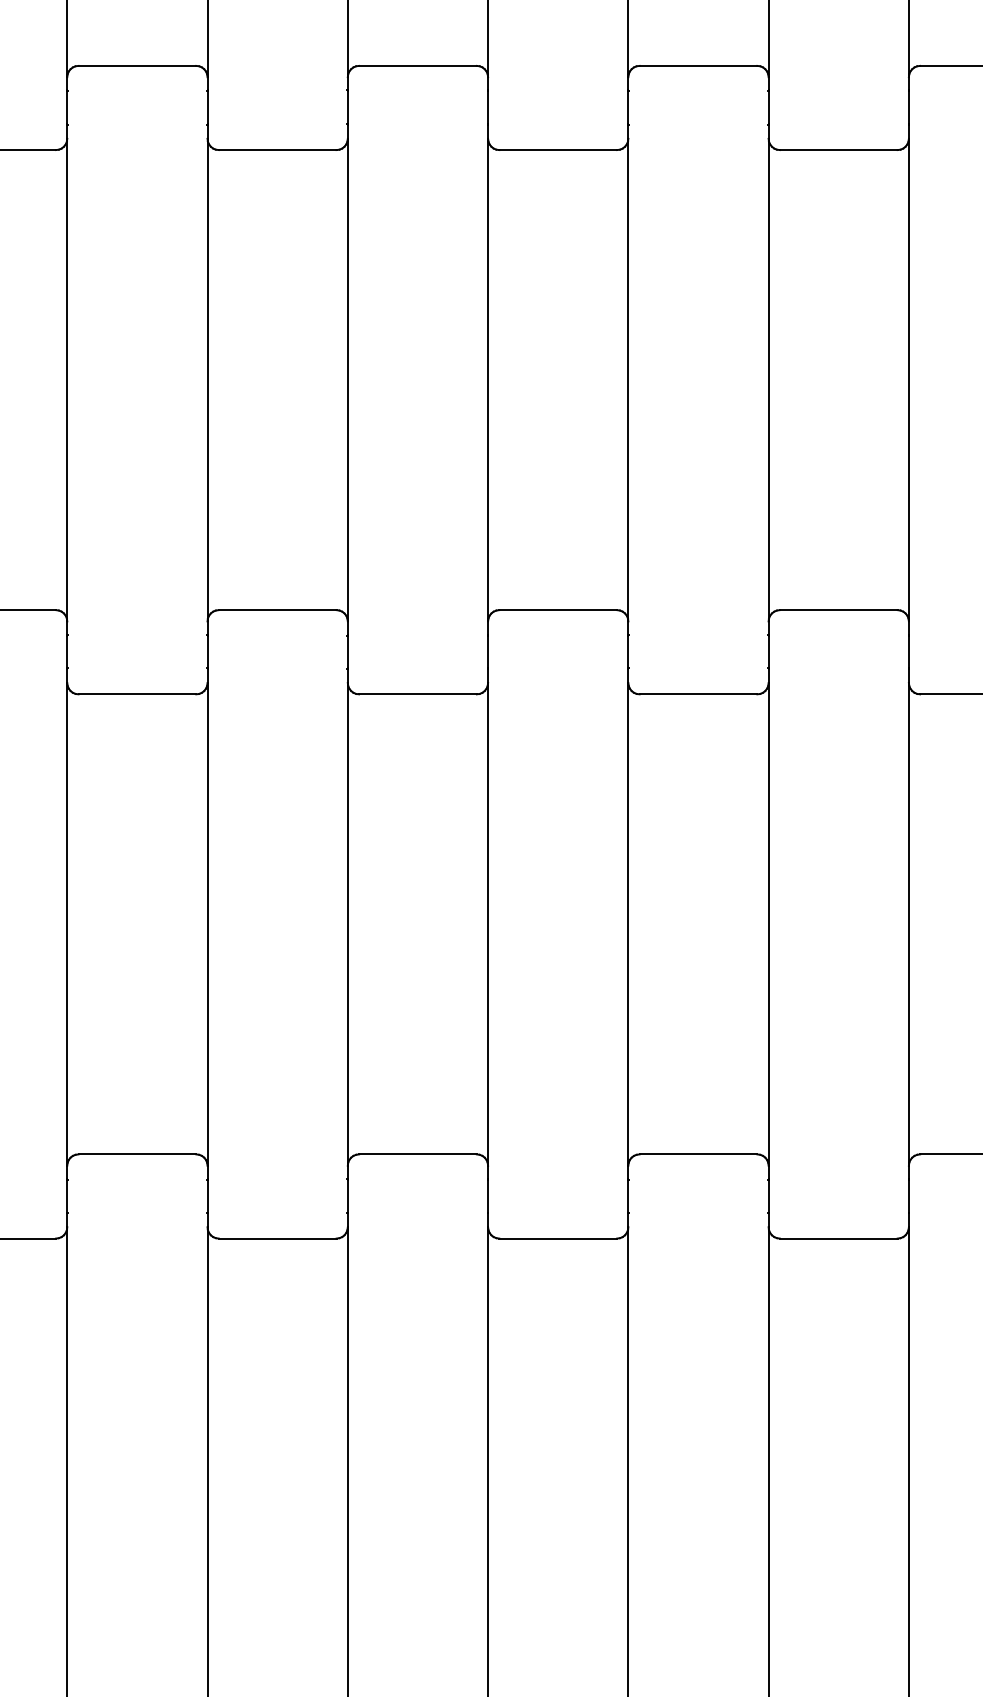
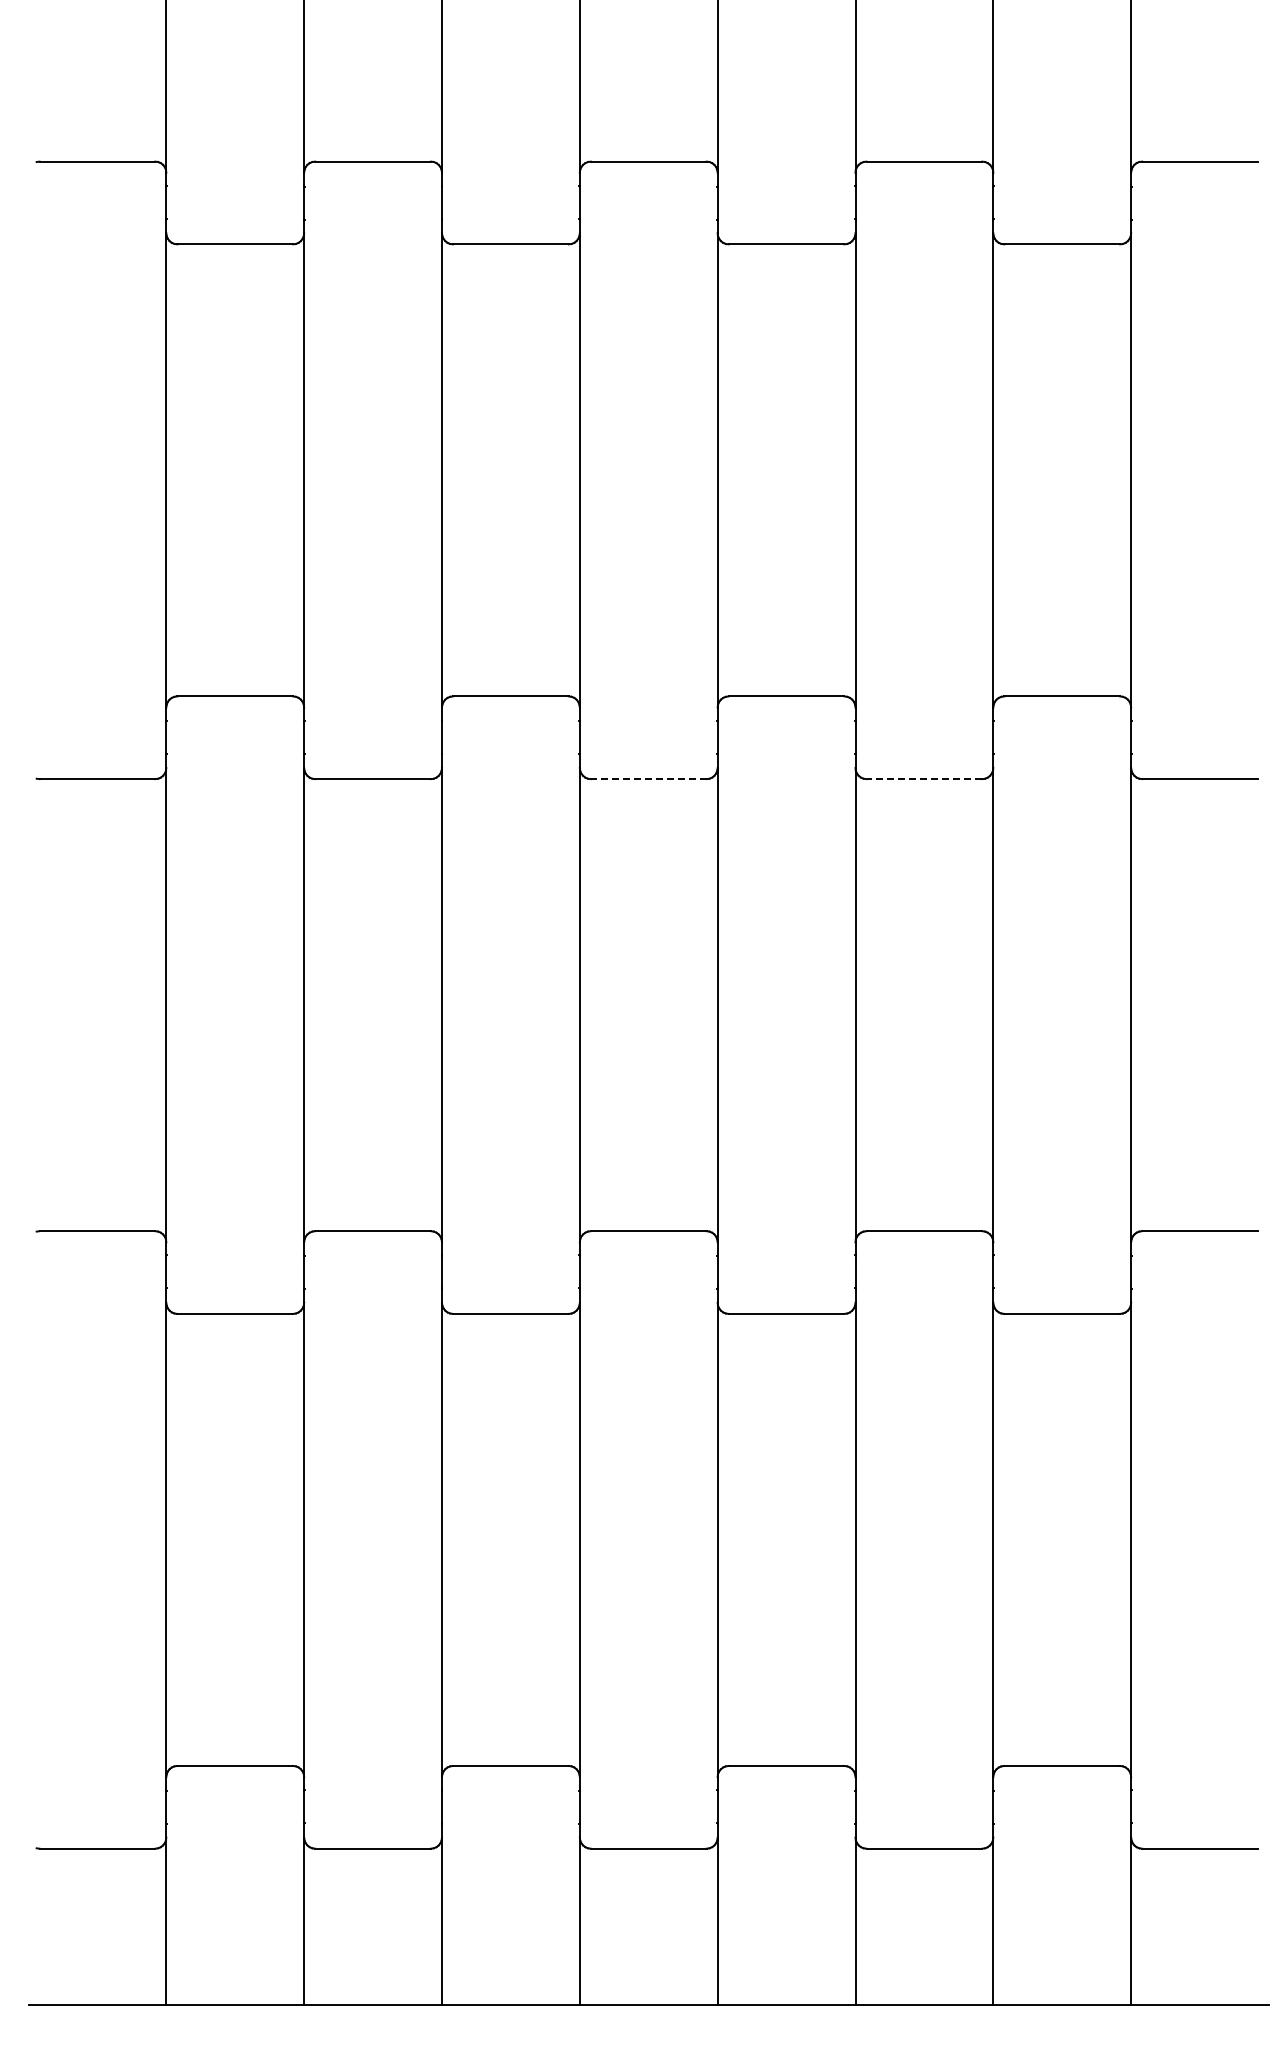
line: (417, 694) -> (648, 779), solid -> dashed
line: (698, 694) -> (924, 779), solid -> dashed

